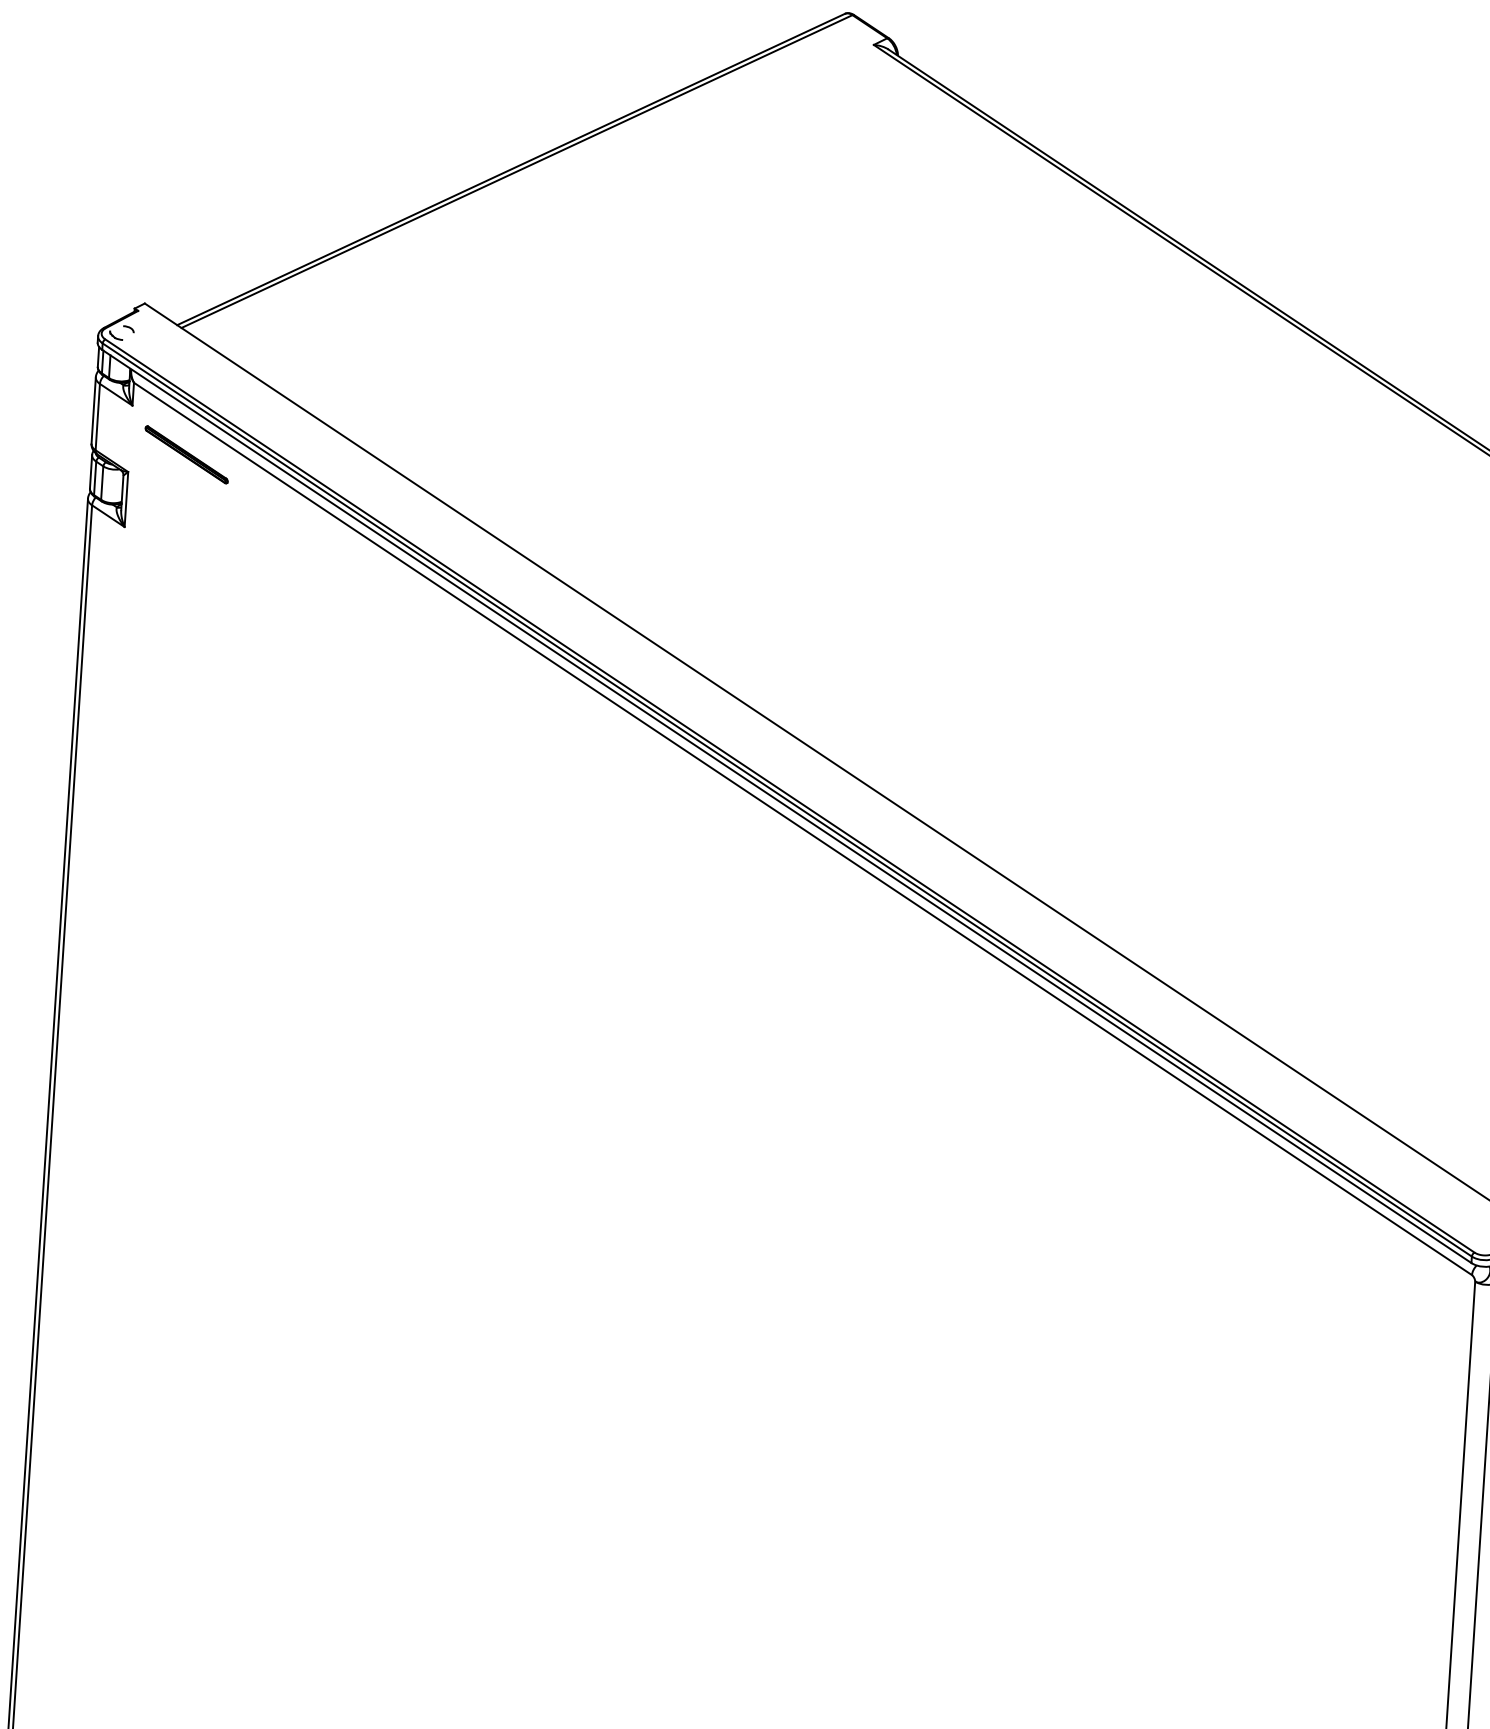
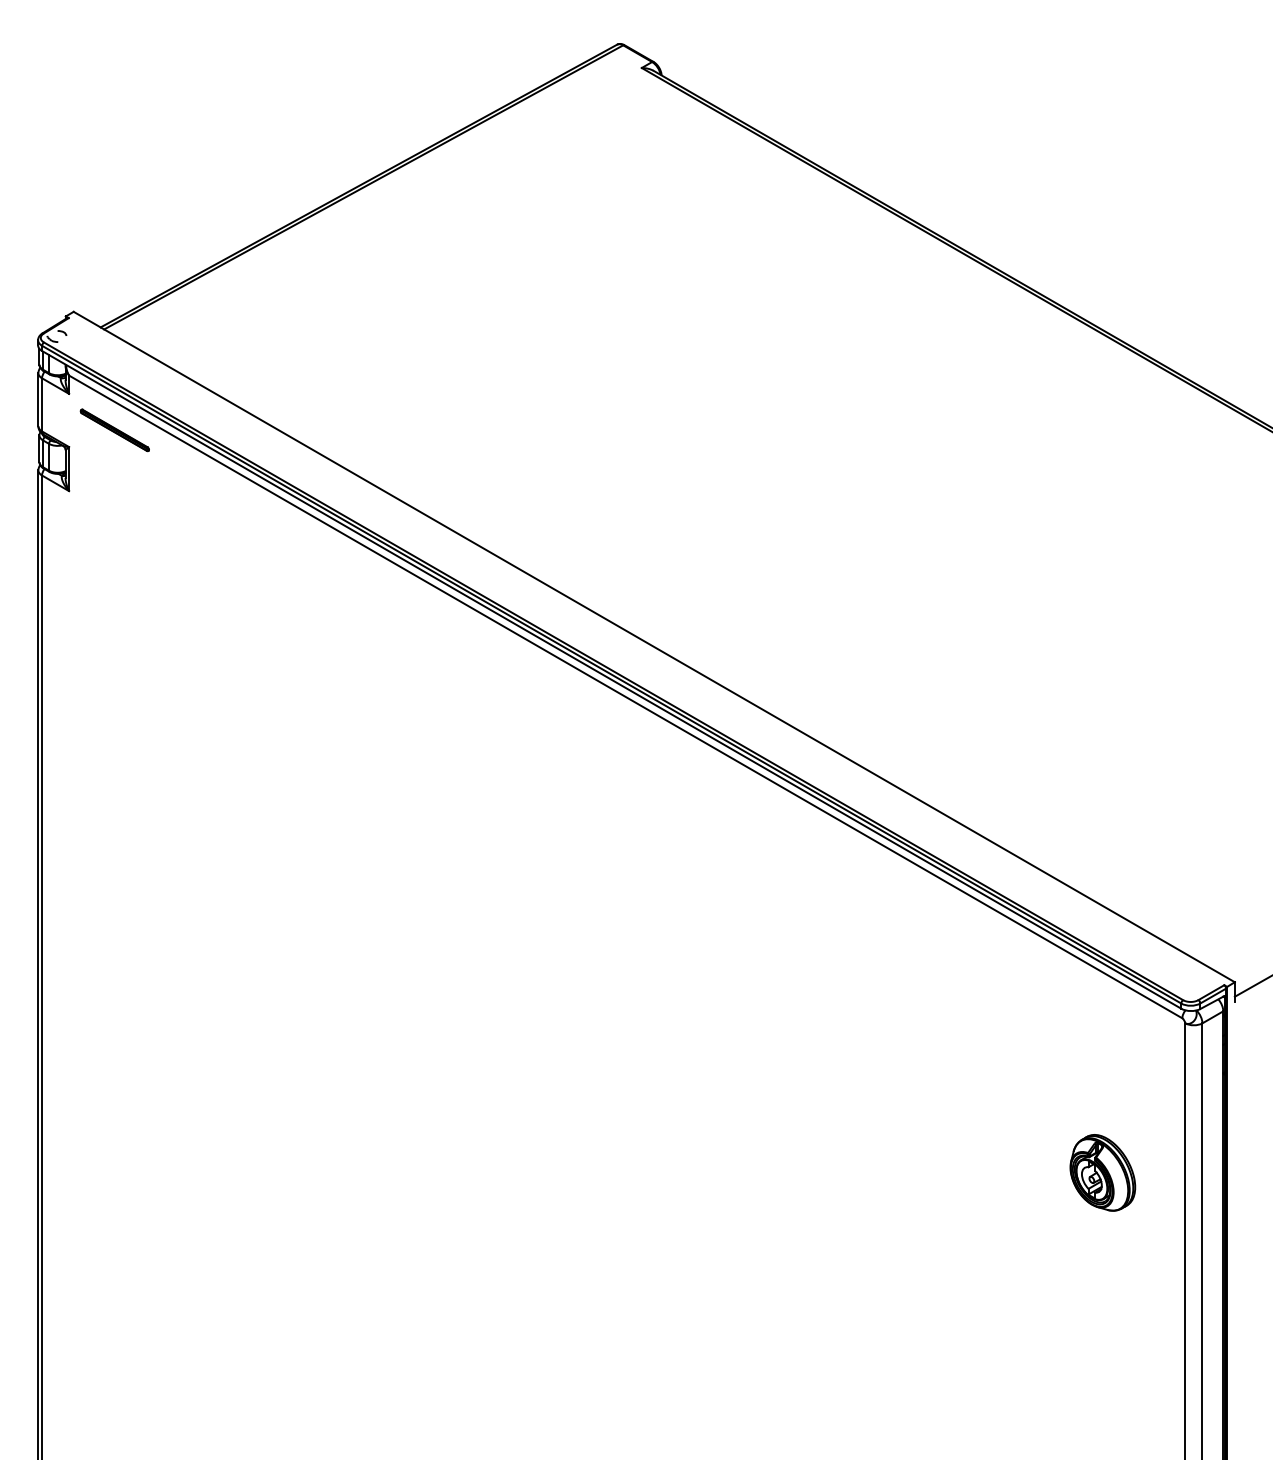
part: (1359, 1461) -> (1102, 1172), added

